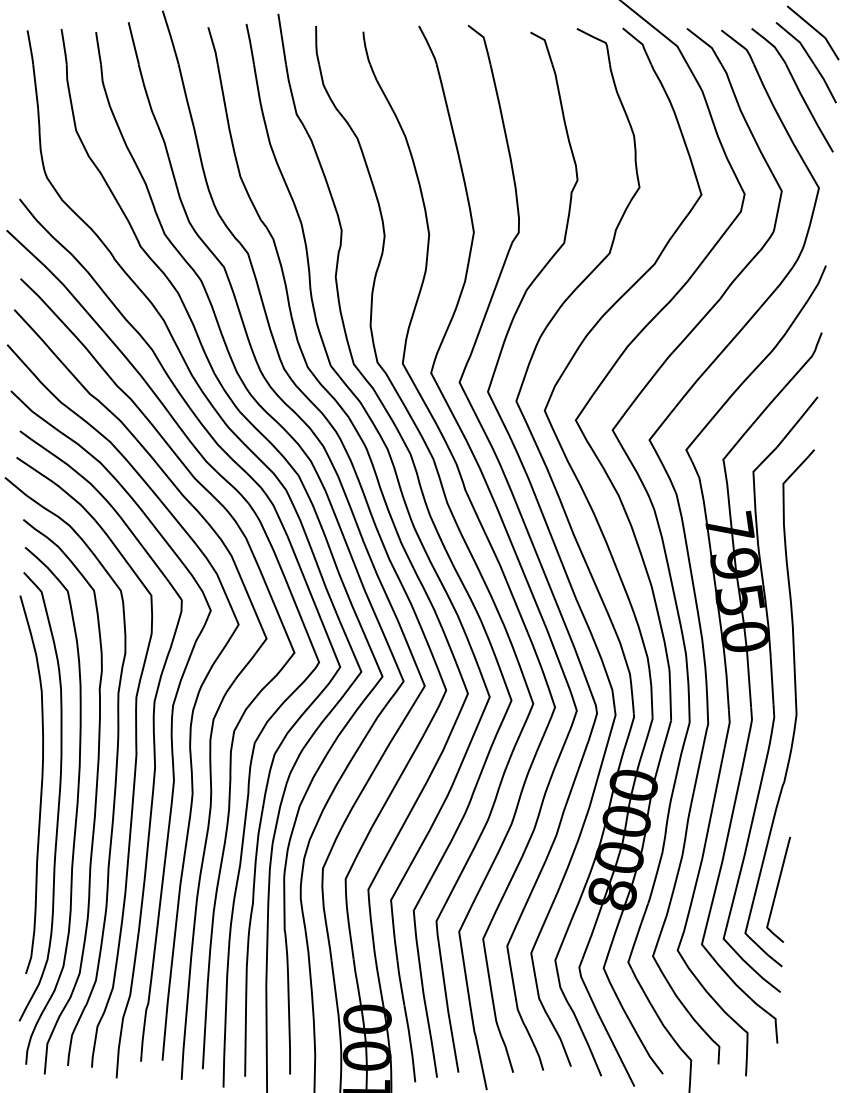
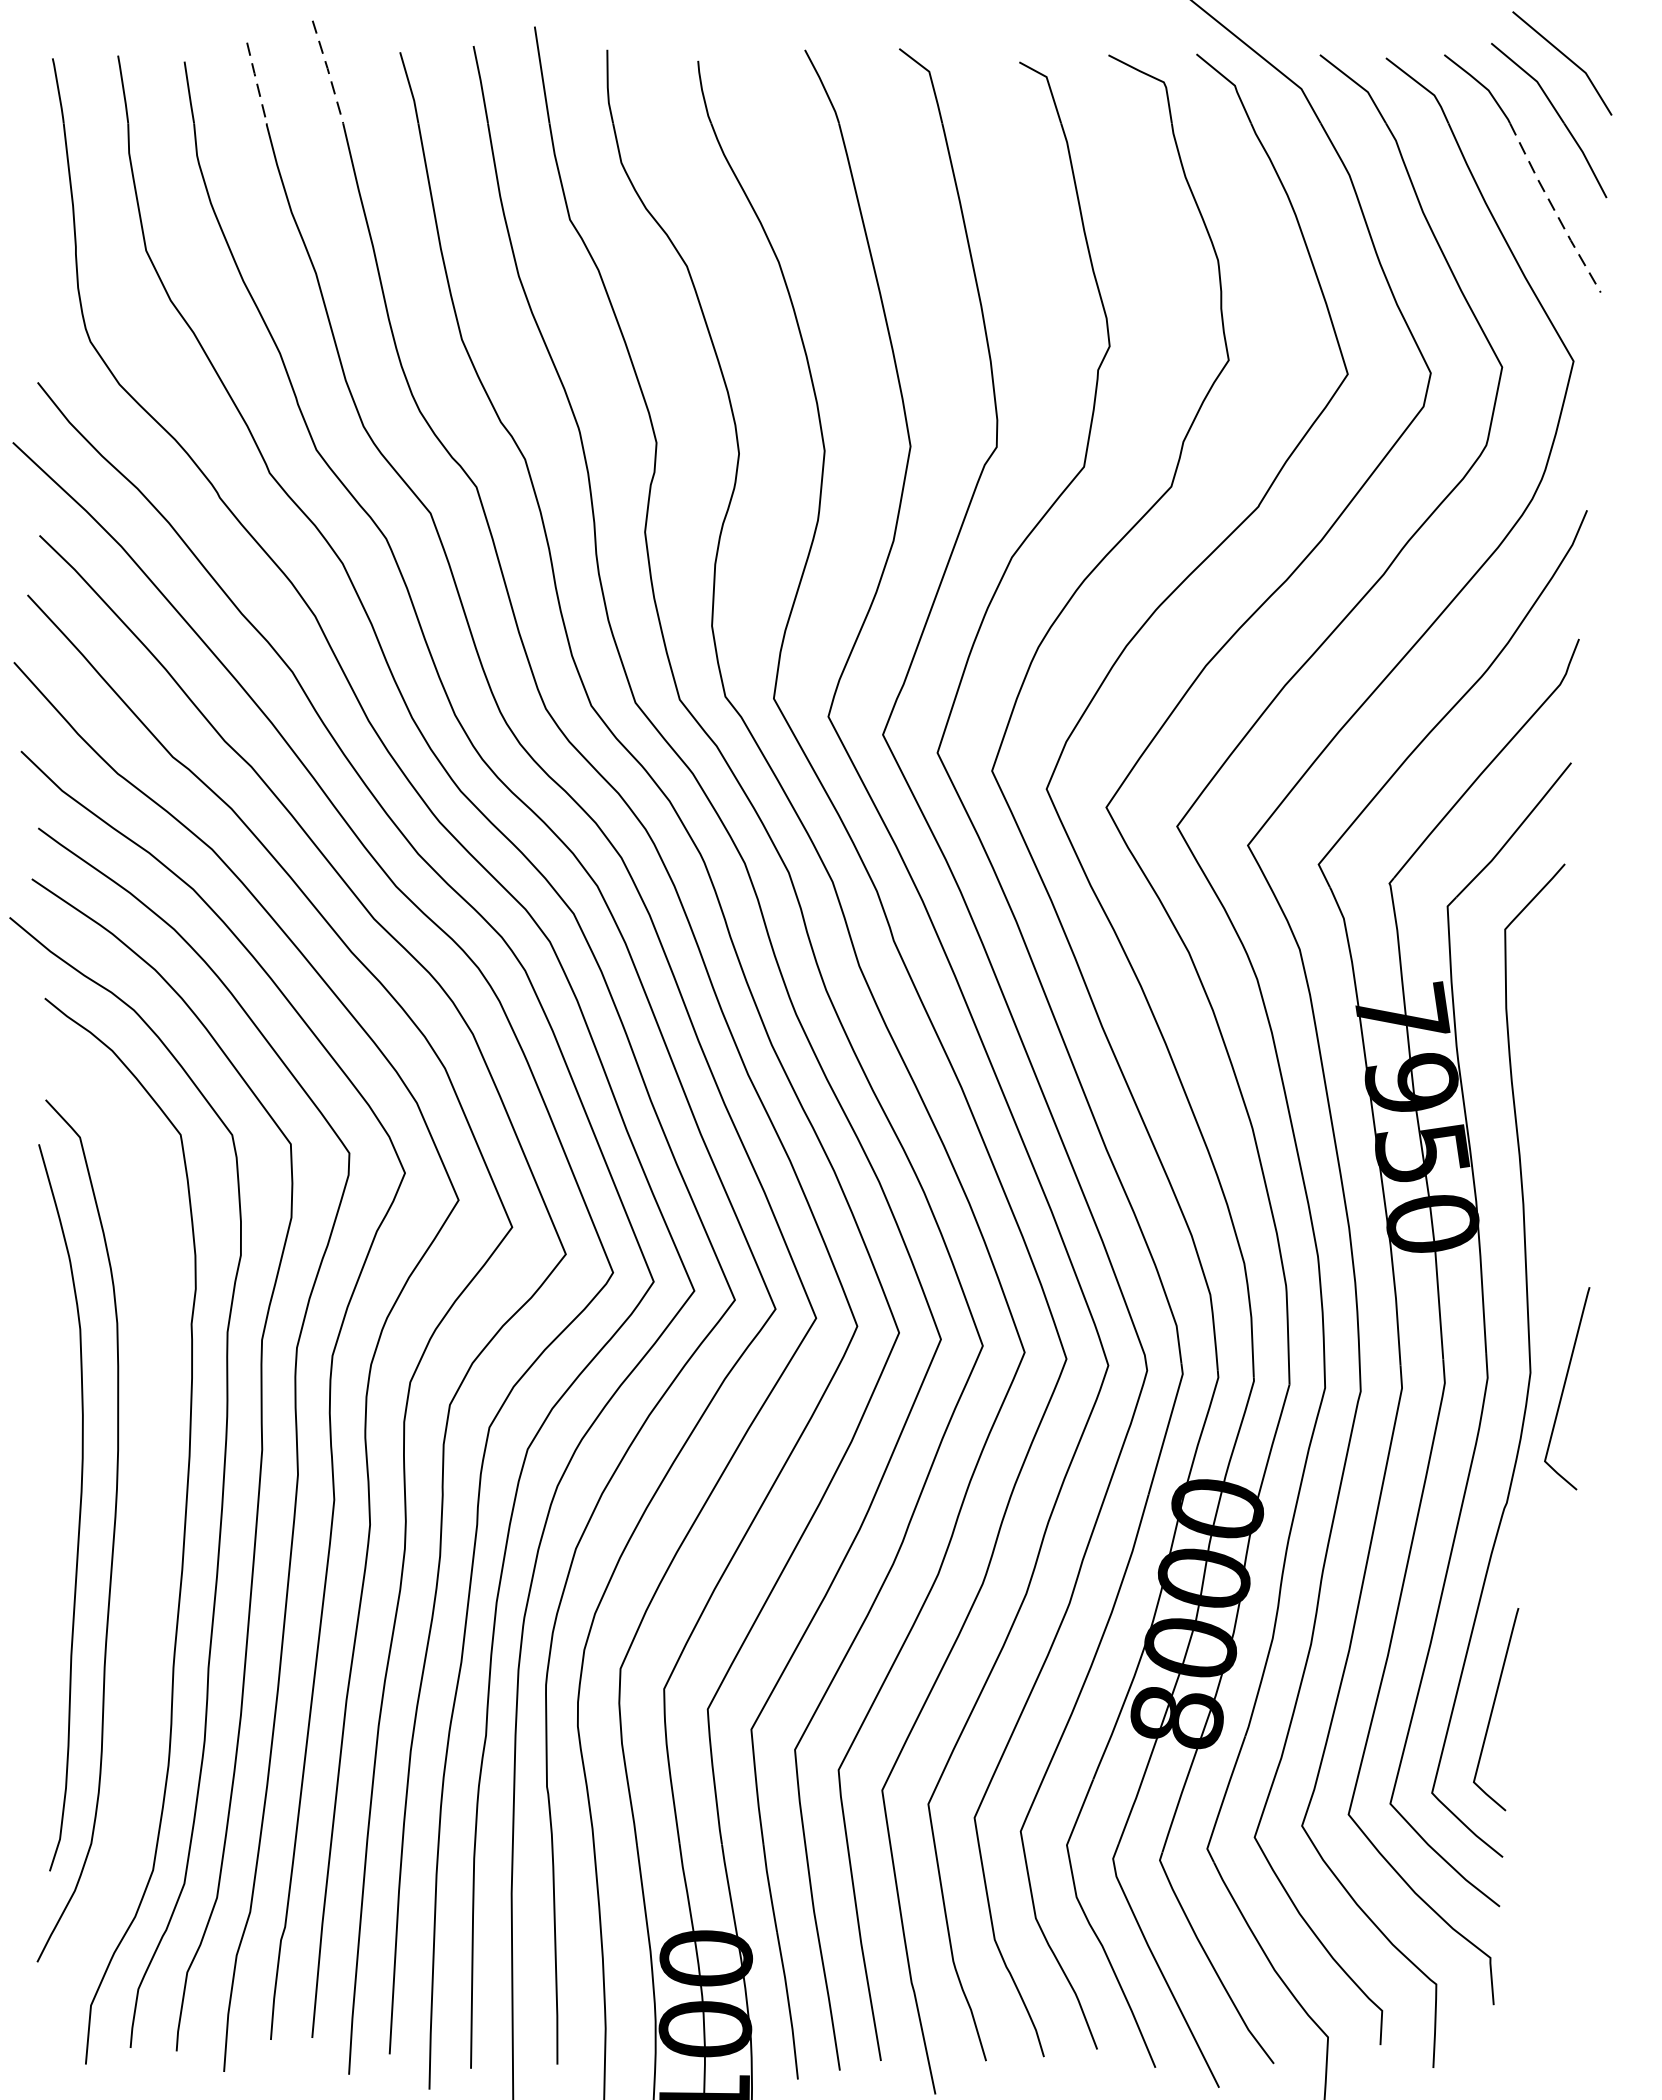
line: (171, 37) -> (329, 72), solid -> dashed
line: (133, 43) -> (256, 83), solid -> dashed
line: (808, 108) -> (1553, 208), solid -> dashed
curve: (814, 722) -> (1564, 1388), added
curve: (76, 805) -> (146, 1547), removed

